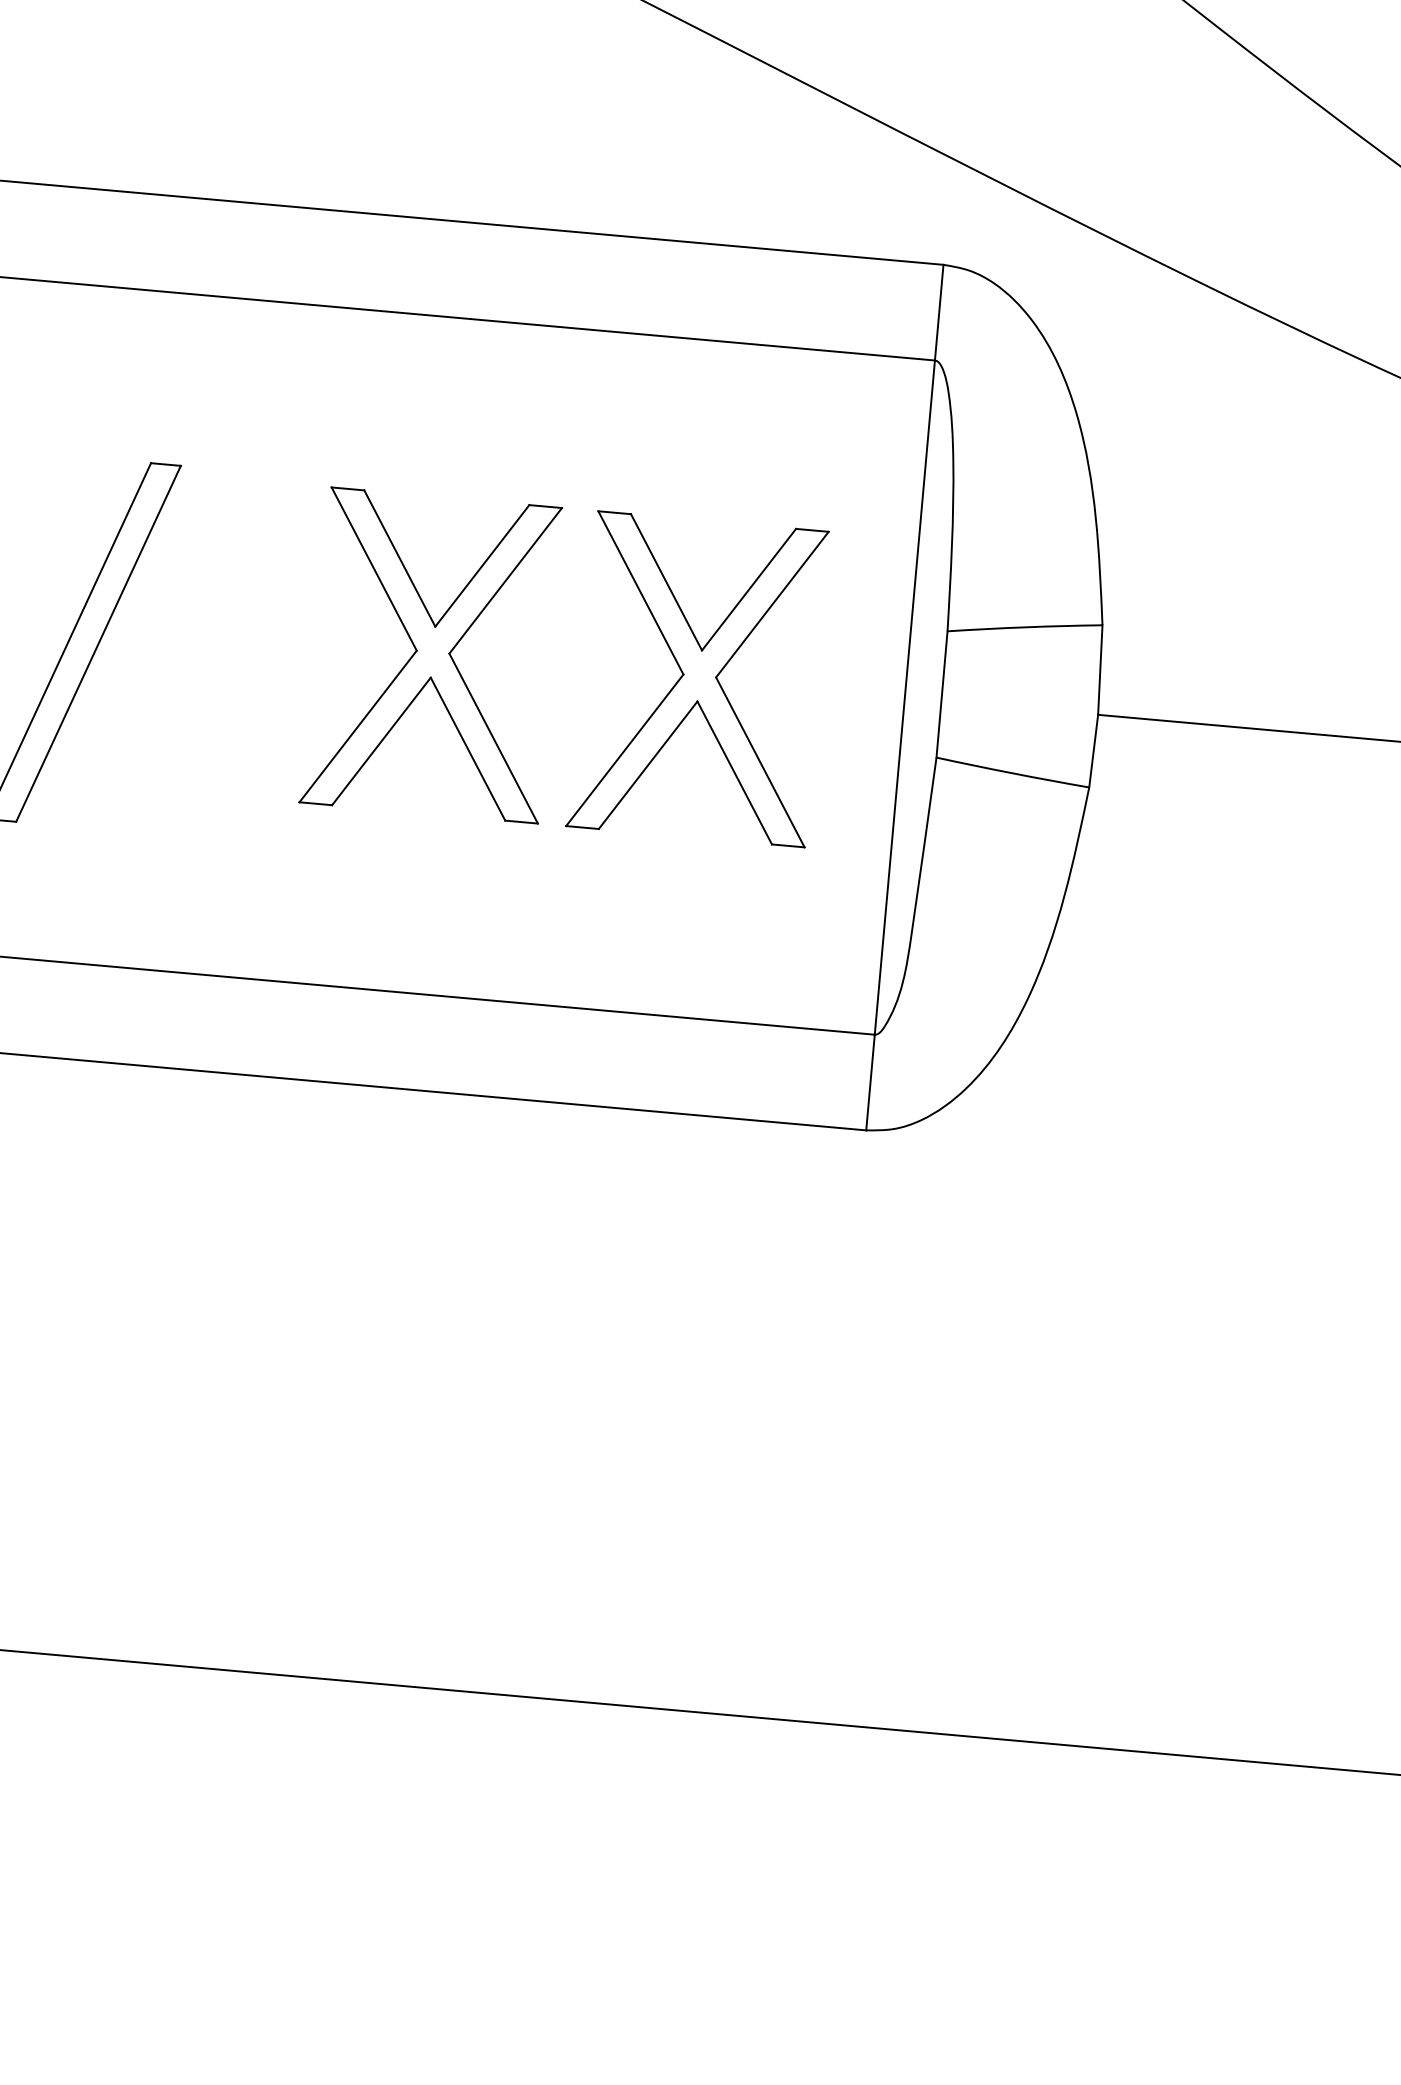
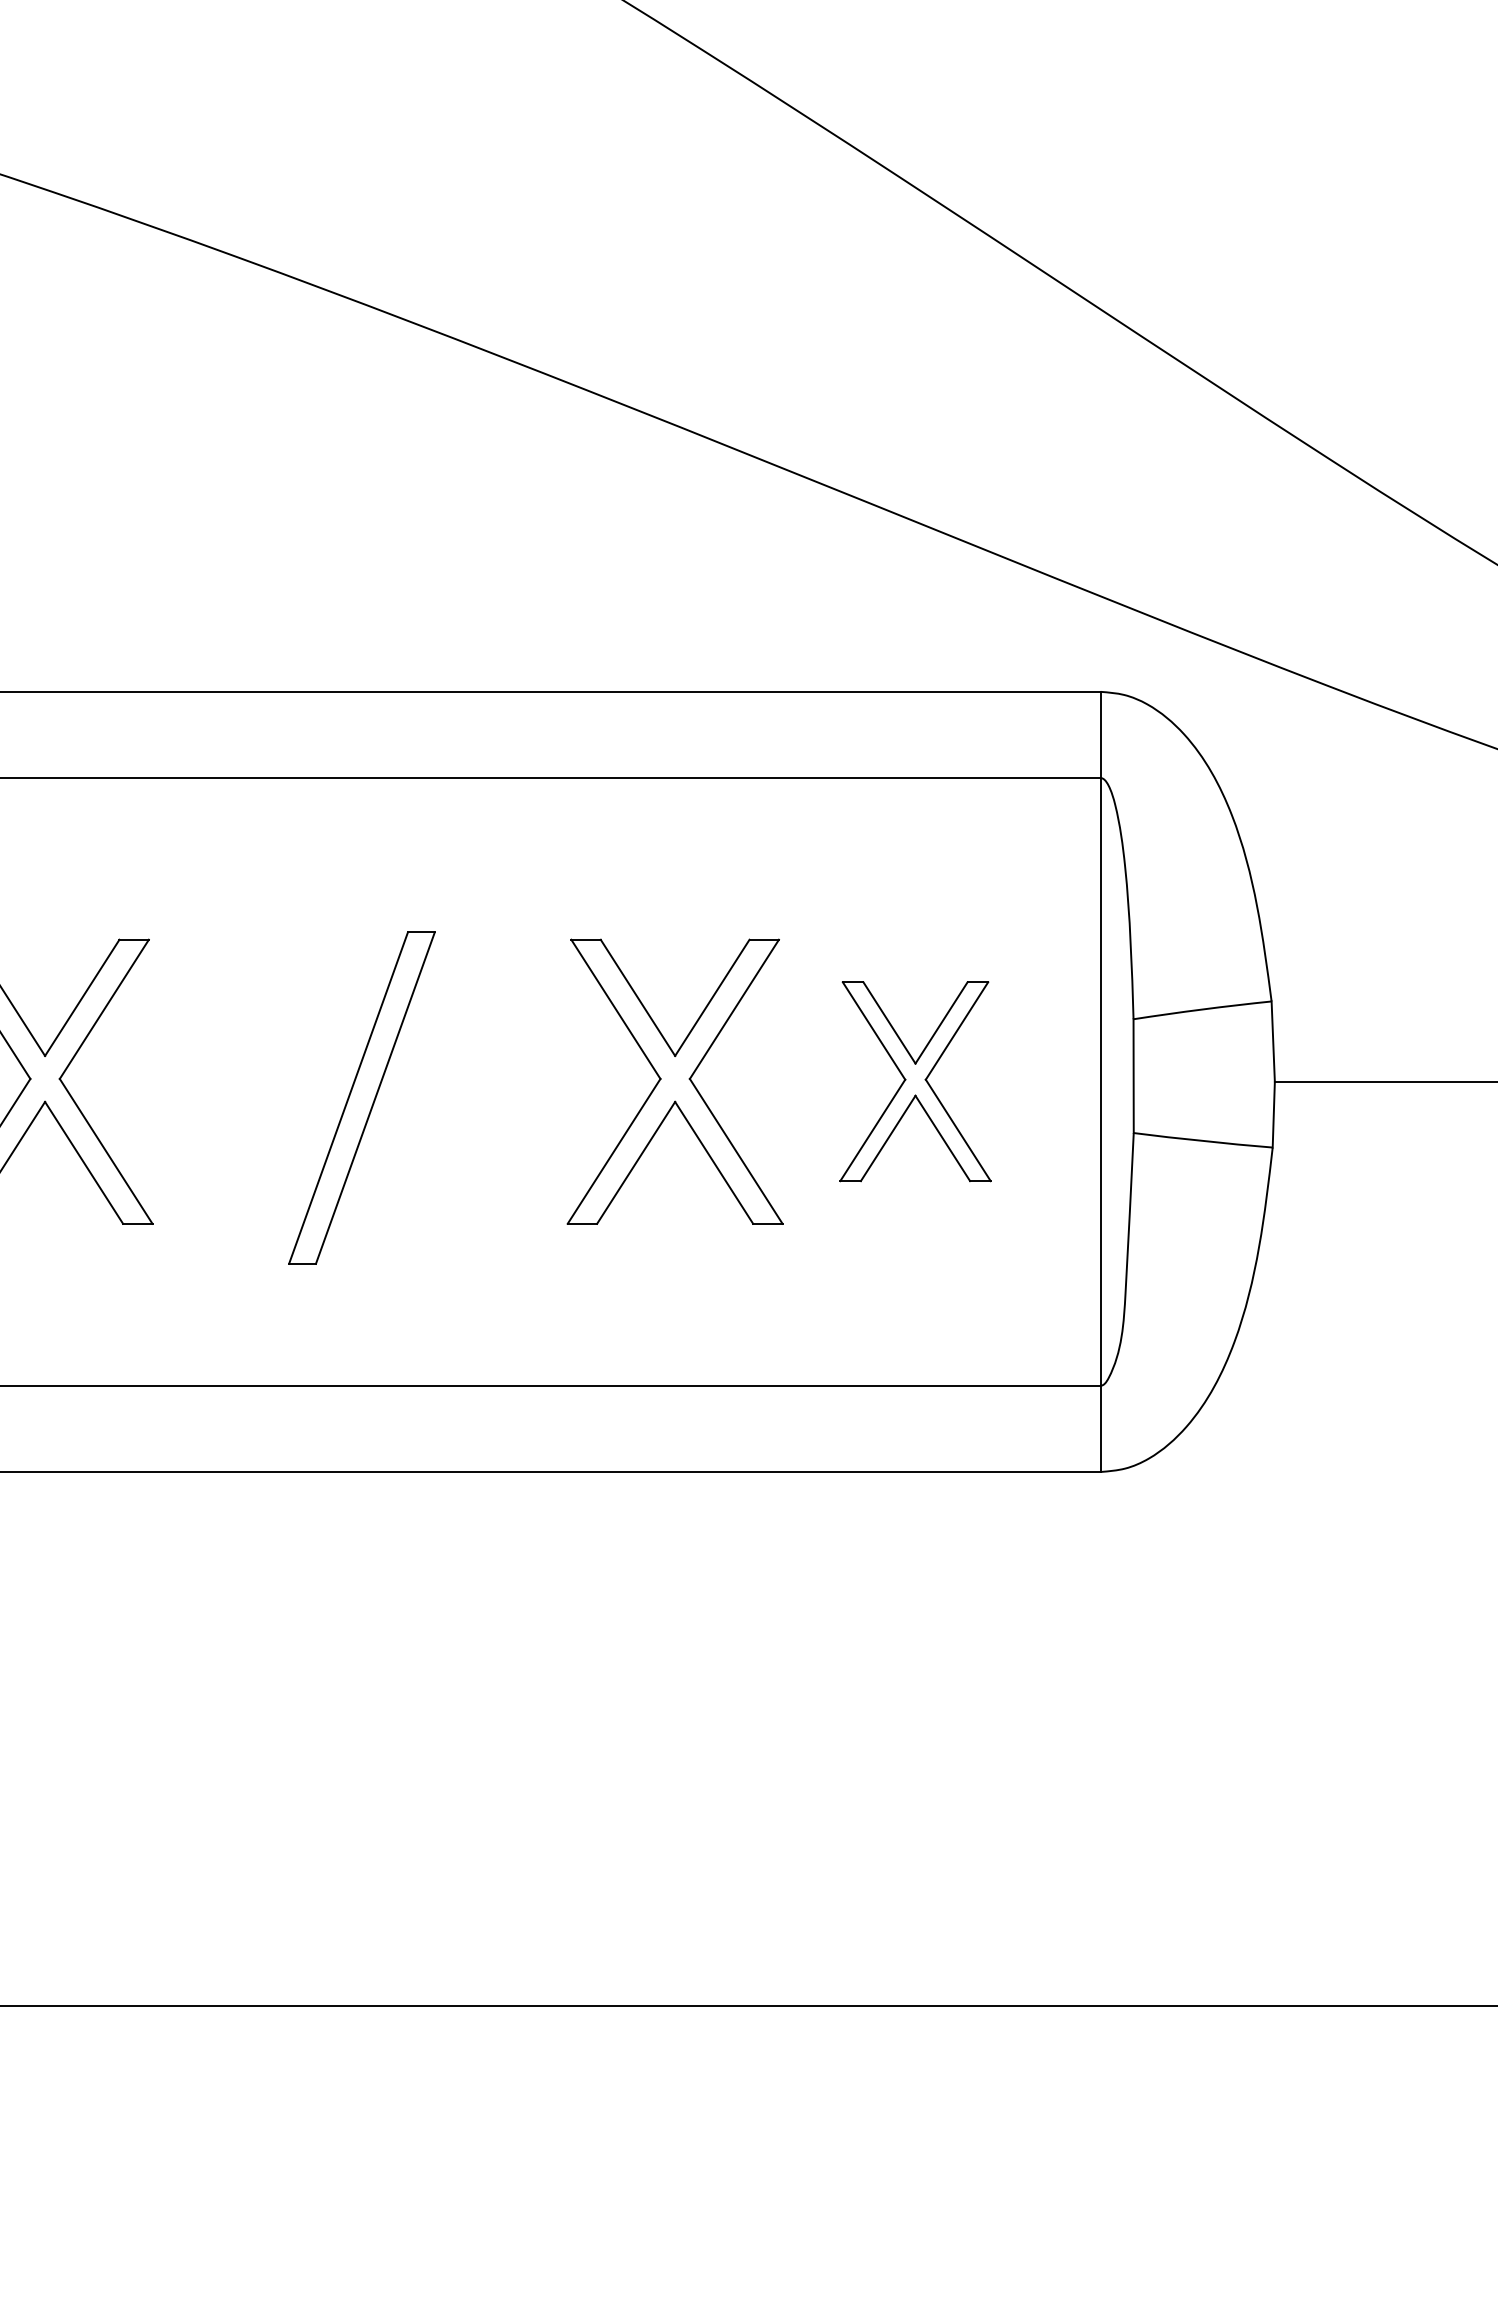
part: (699, 678) -> (915, 1081), size x0.7

